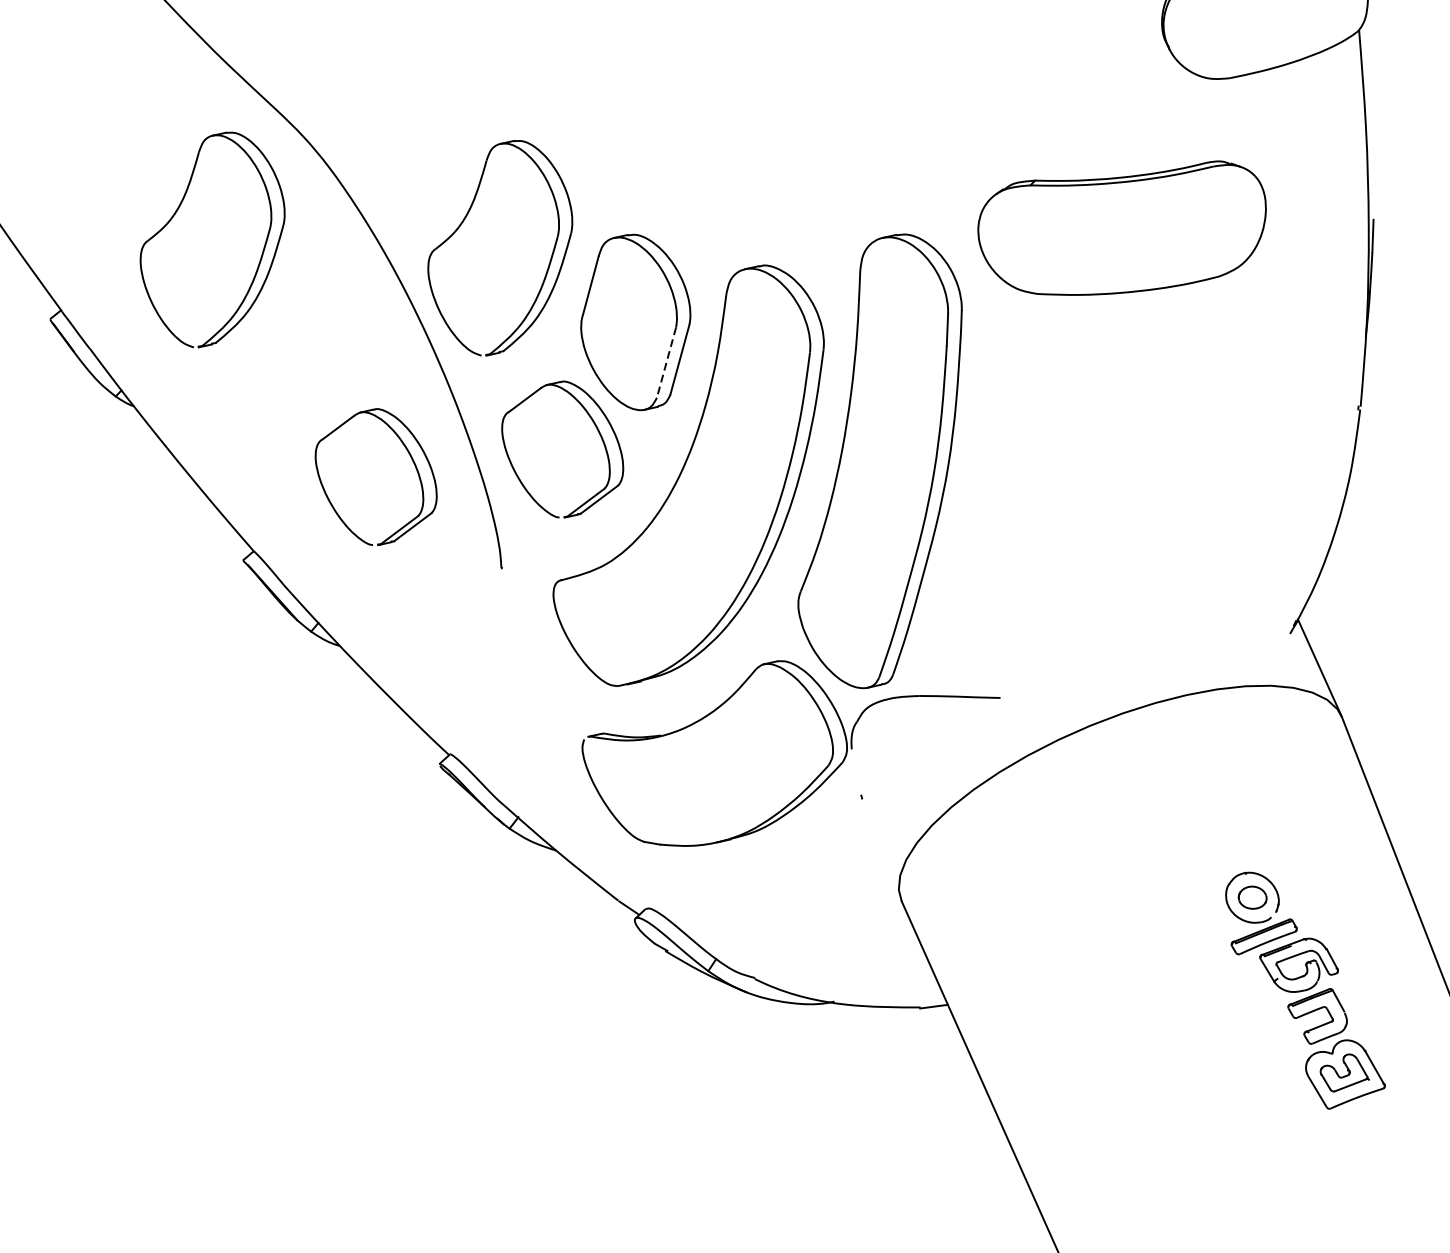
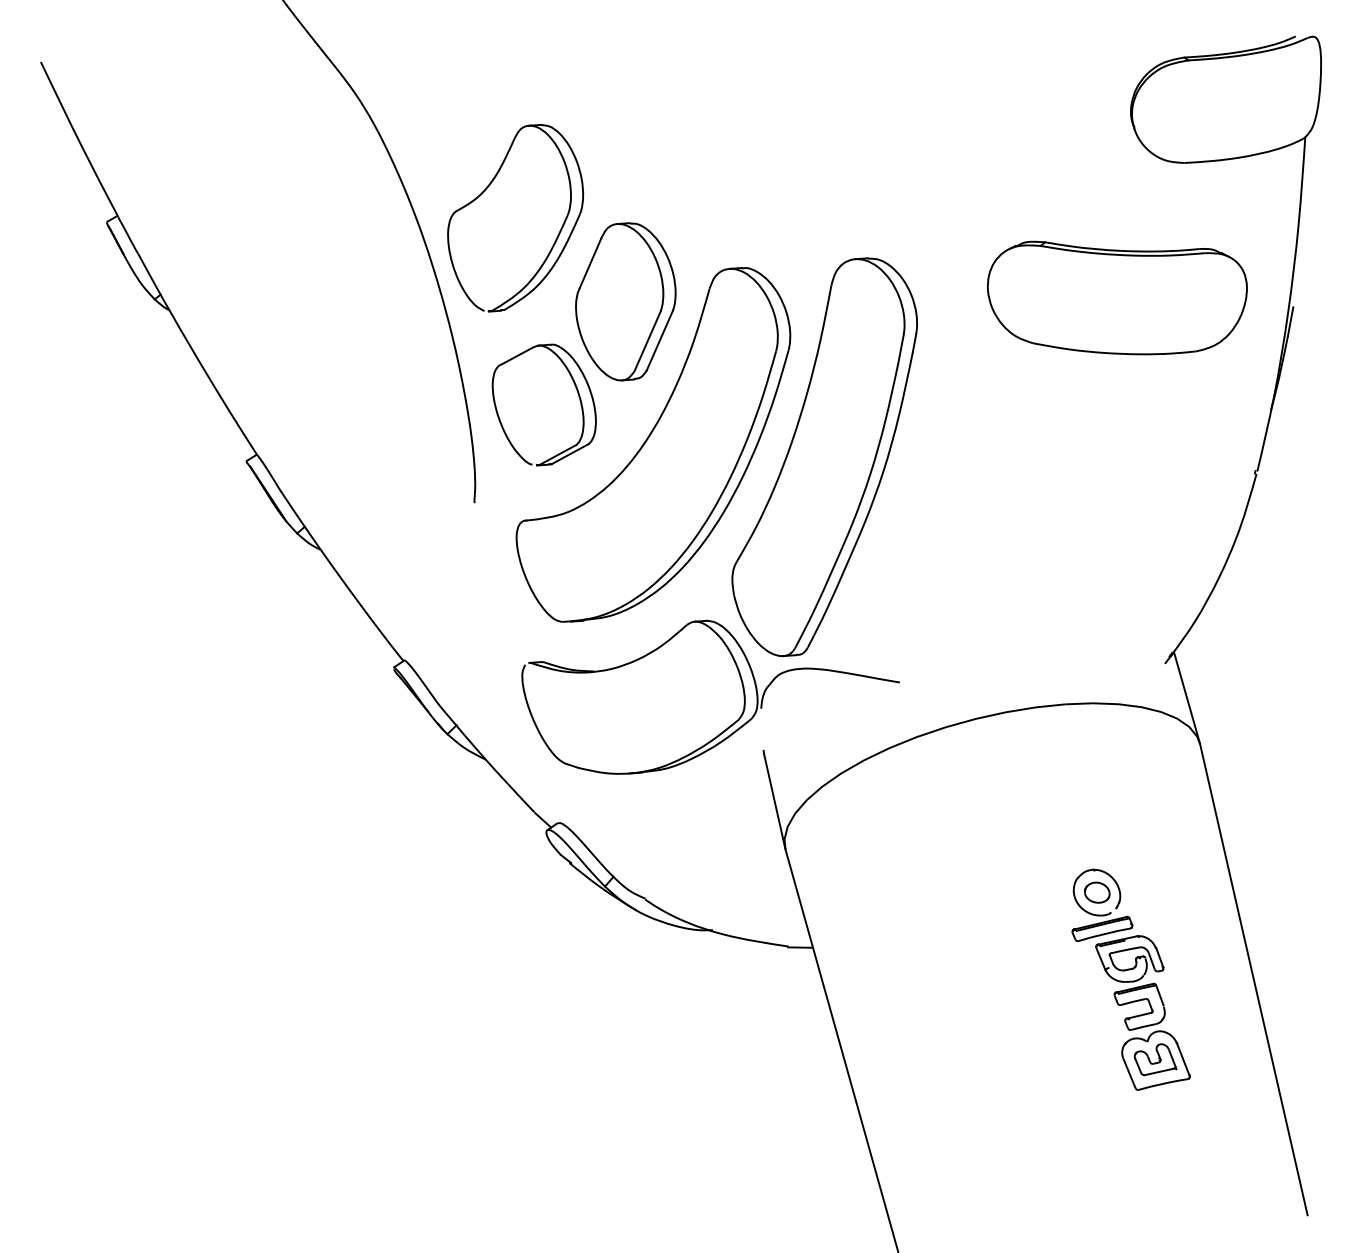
part: (175, 215) -> (231, 146), removed
part: (1122, 229) -> (1116, 297), moved
line: (666, 362) -> (647, 341), dashed -> solid
part: (411, 460) -> (408, 394), removed
line: (881, 848) -> (774, 800), added

